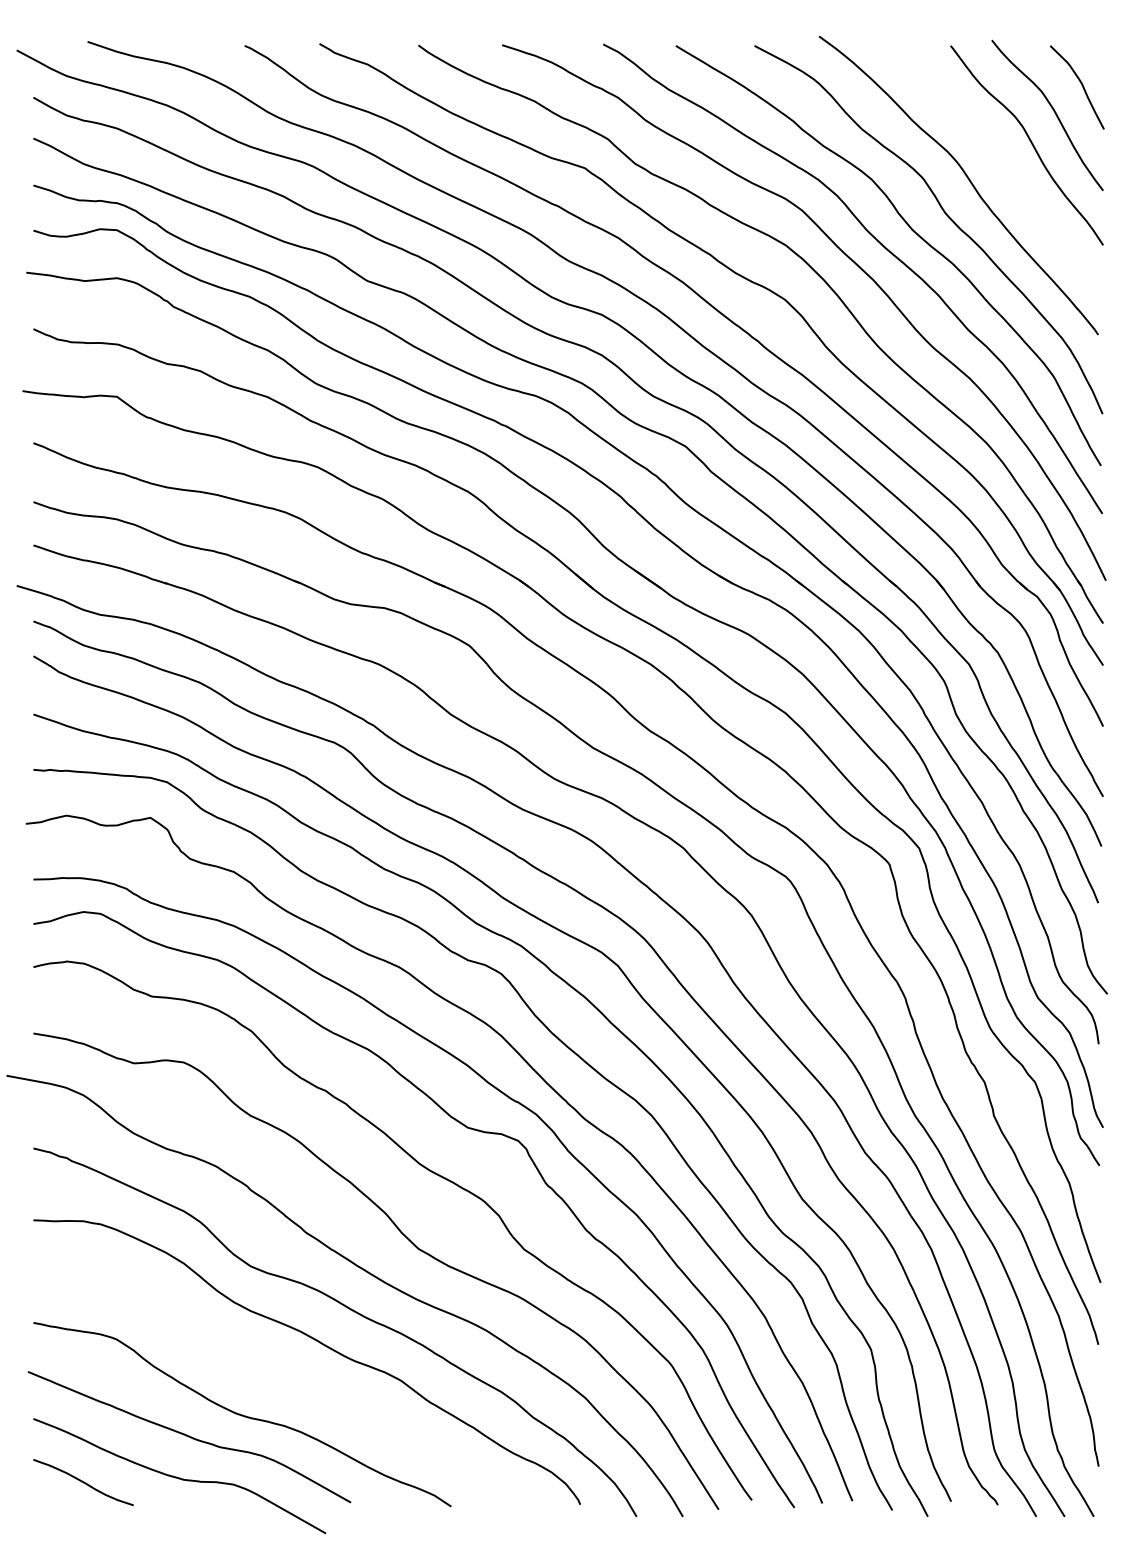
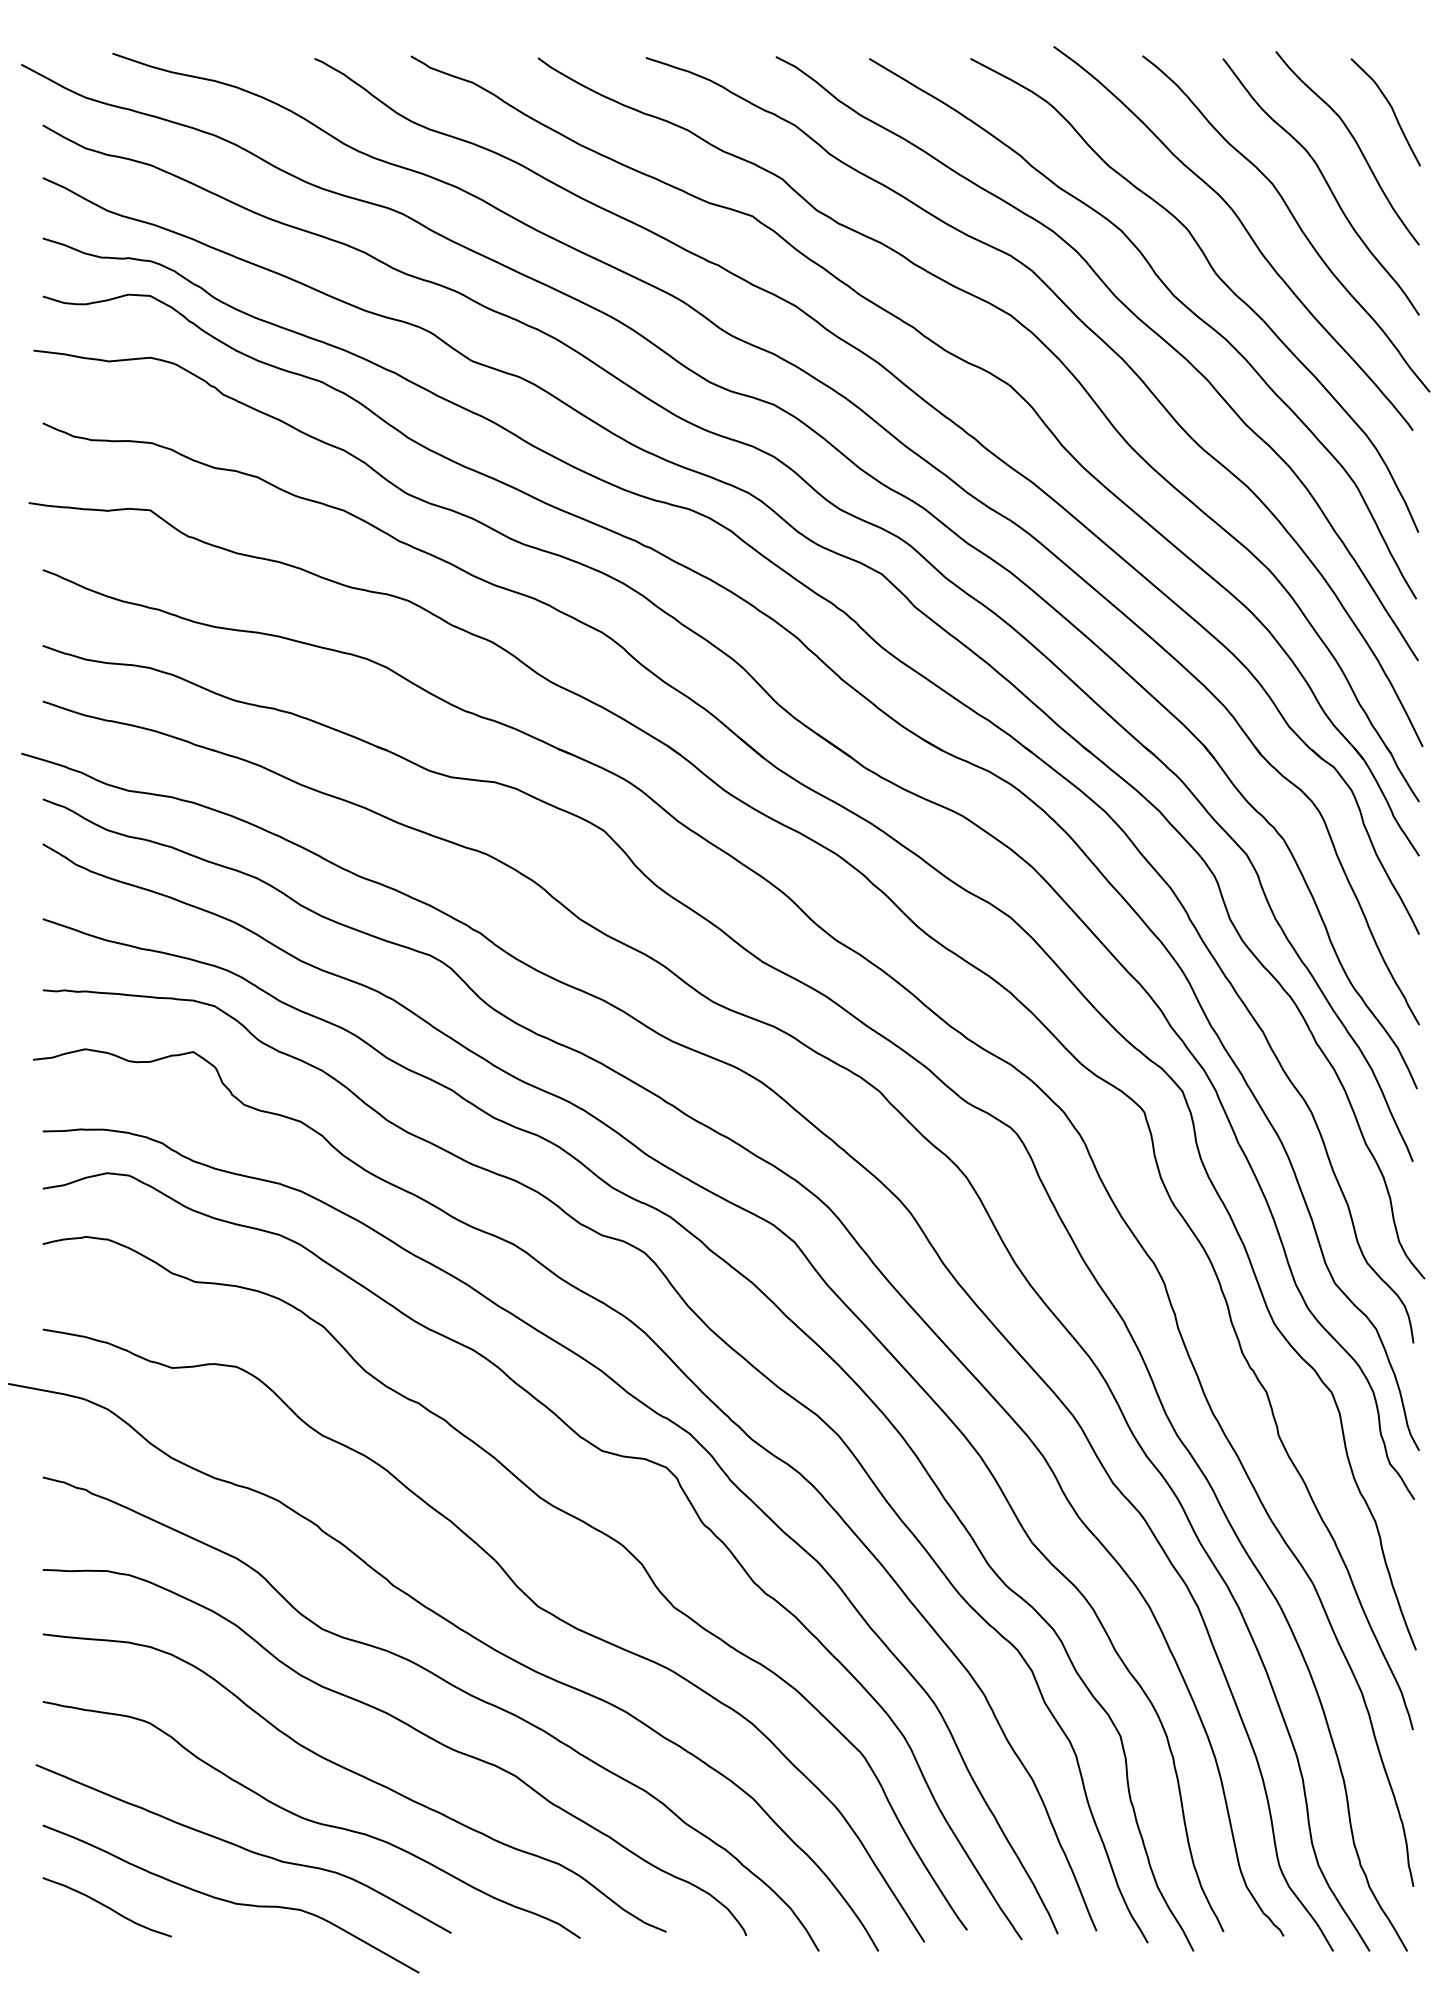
curve: (1004, 169) -> (1292, 217), added
curve: (276, 1379) -> (355, 1774), added

